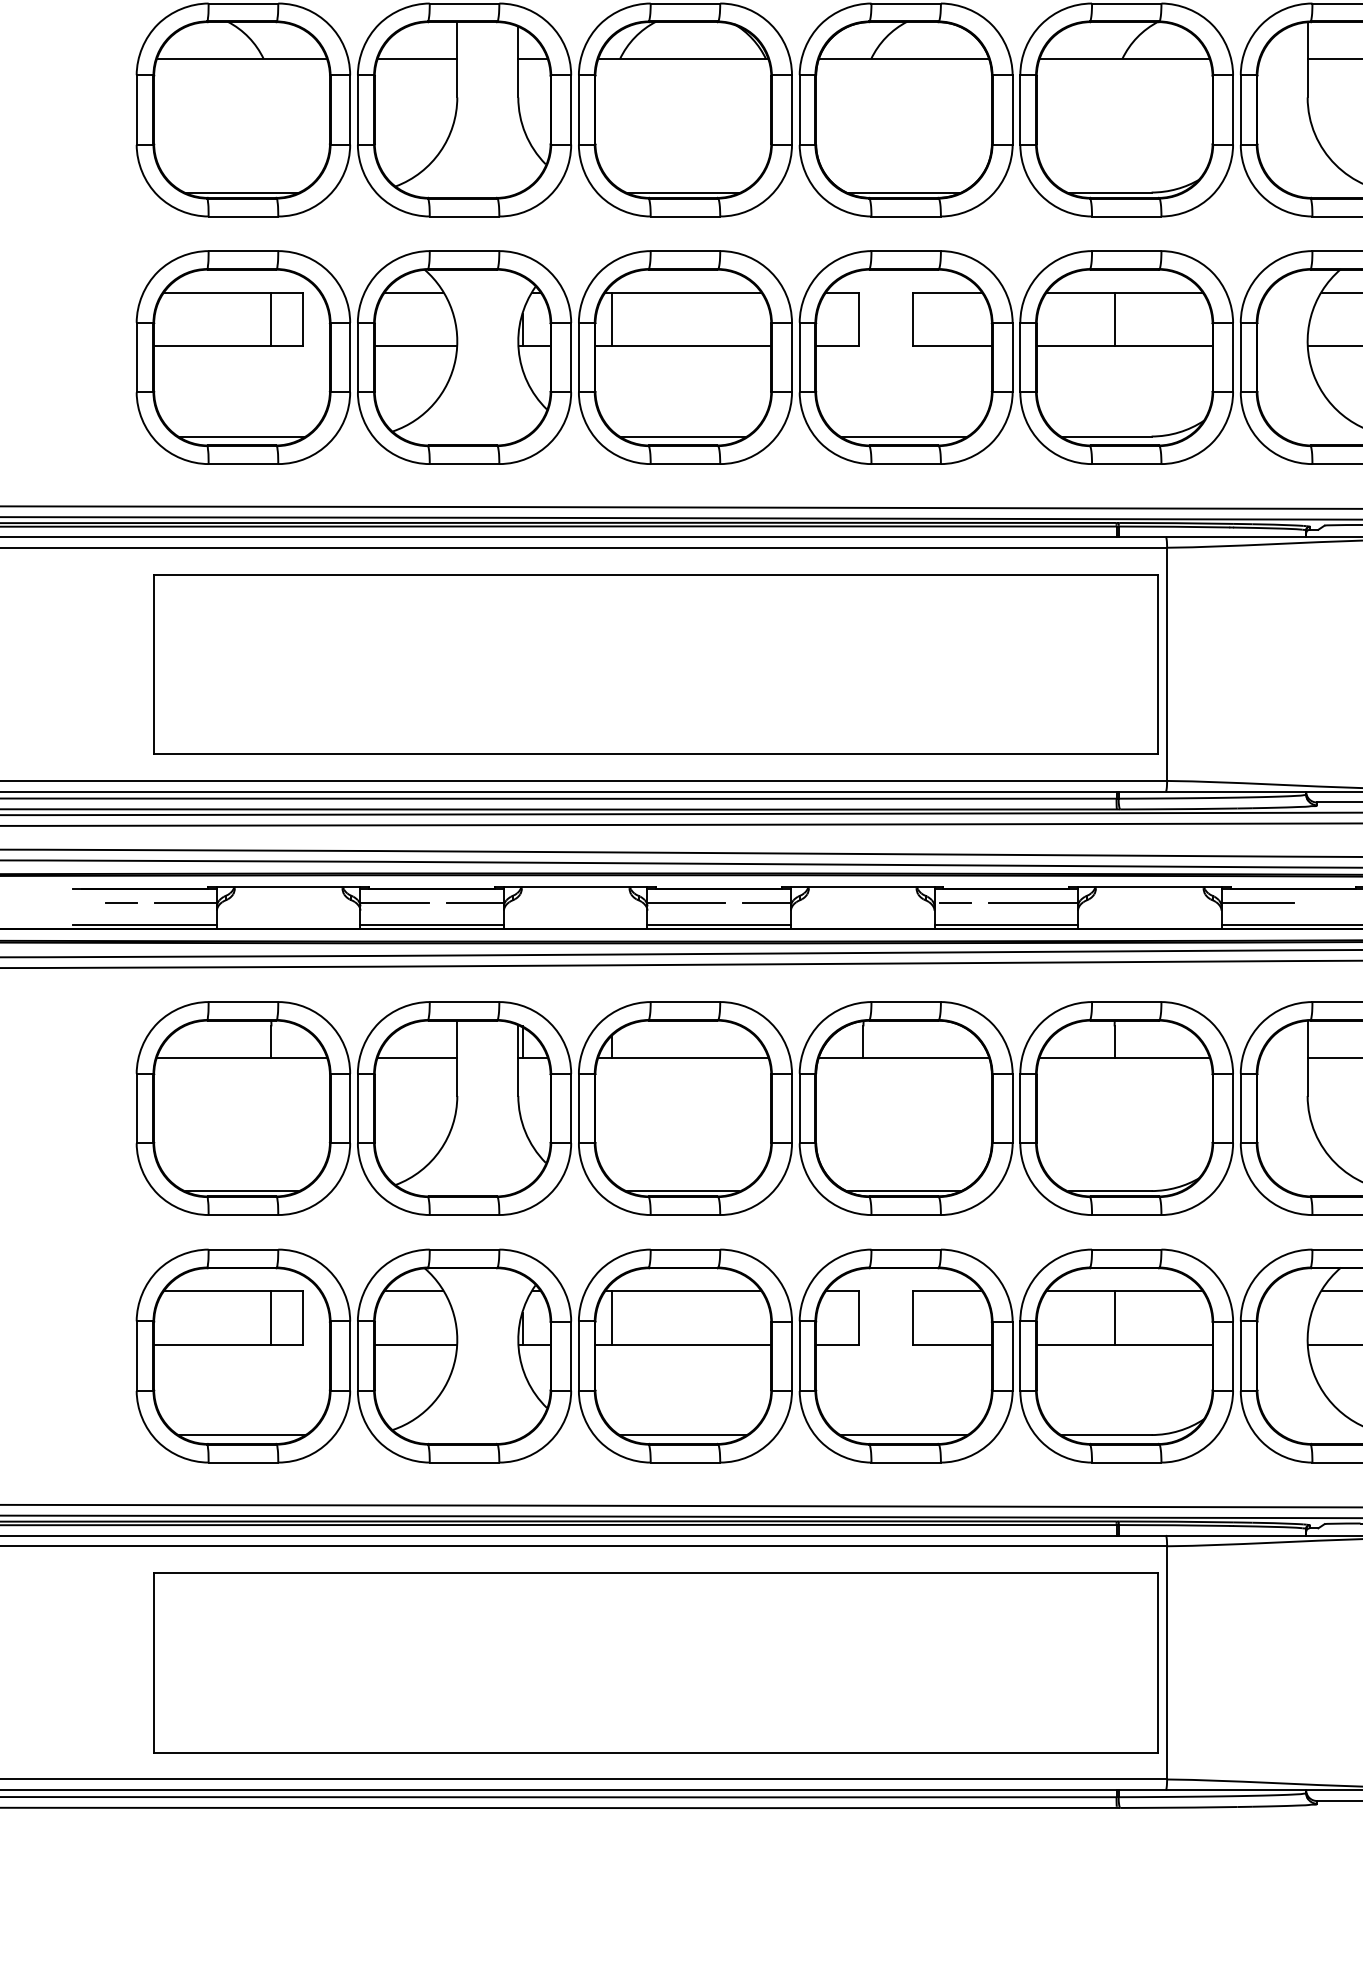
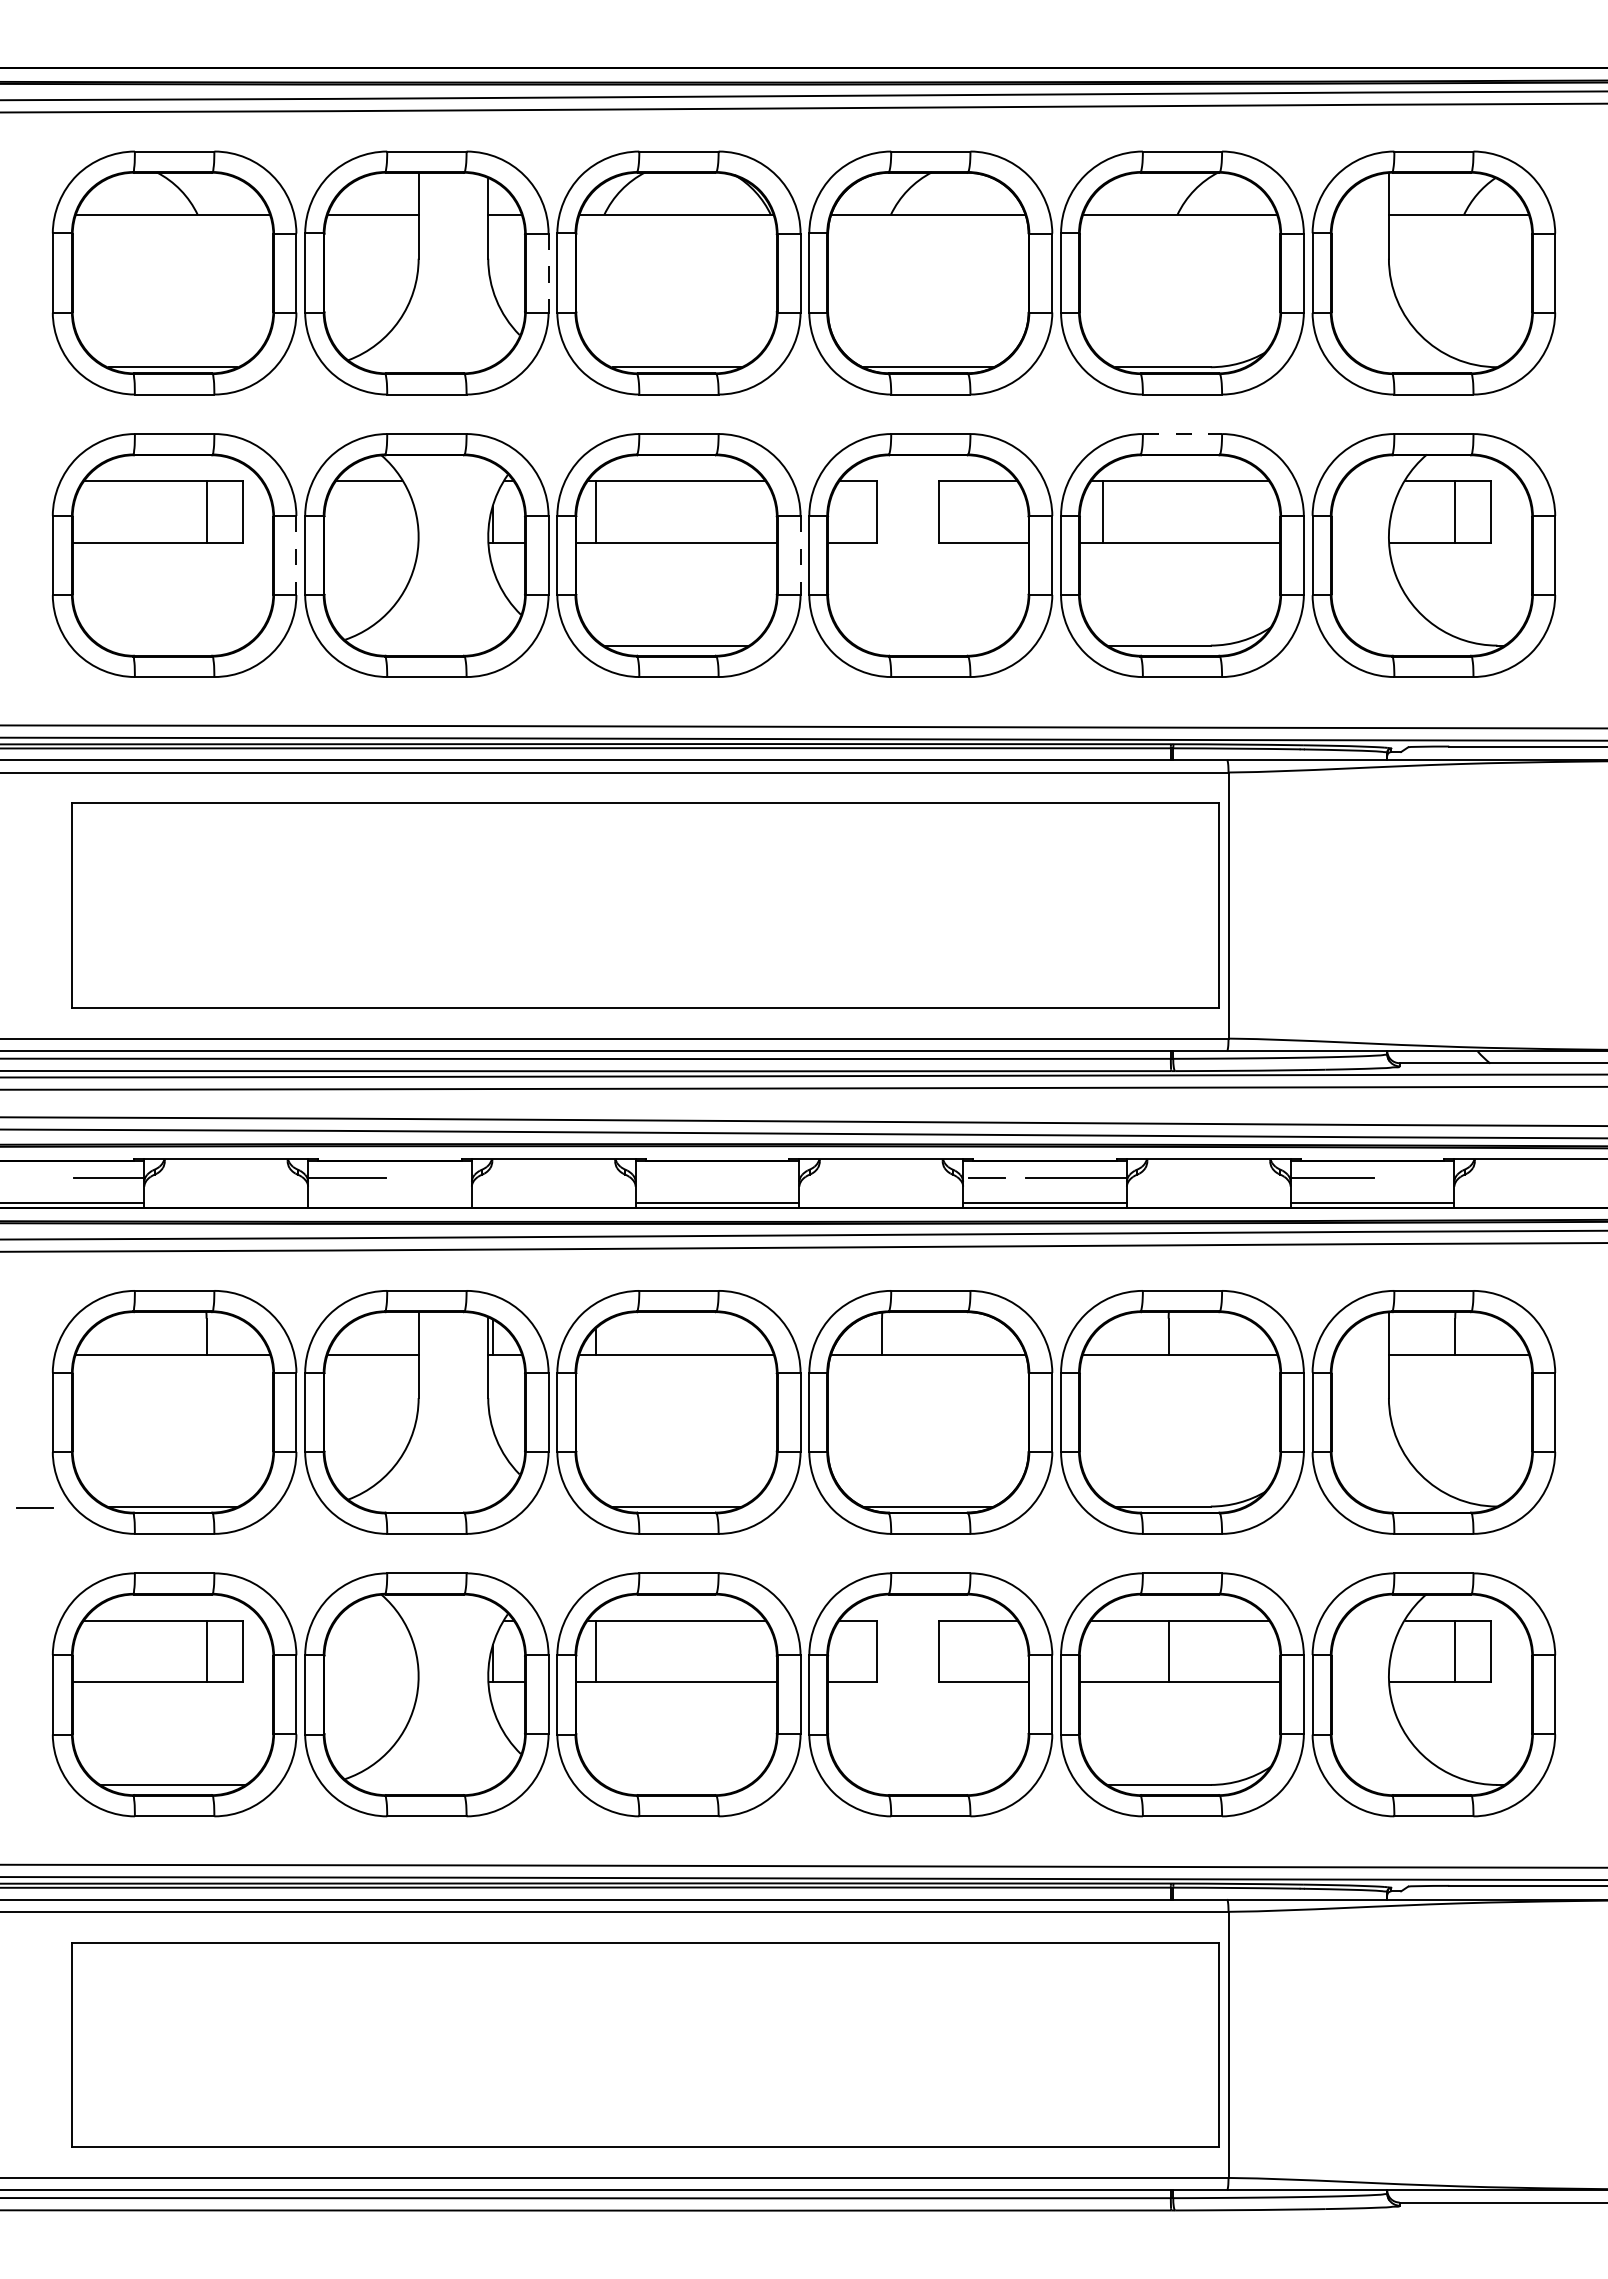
line: (571, 110) -> (548, 273), solid -> dashed
line: (1126, 251) -> (1182, 434), solid -> dashed
line: (1114, 318) -> (1102, 511), moved
line: (415, 346) -> (370, 542), removed
line: (350, 358) -> (296, 556), solid -> dashed
line: (791, 358) -> (800, 556), solid -> dashed
line: (242, 436) -> (173, 645), removed
line: (904, 436) -> (928, 645), removed
line: (120, 902) -> (34, 1507), moved
line: (474, 903) -> (438, 1178), removed
line: (685, 903) -> (679, 1178), removed
line: (766, 903) -> (771, 1178), removed
line: (431, 924) -> (389, 1202), removed
line: (413, 1290) -> (368, 1620), removed
line: (415, 1345) -> (370, 1682), removed
line: (683, 1434) -> (676, 1784), removed
line: (904, 1434) -> (928, 1784), removed

